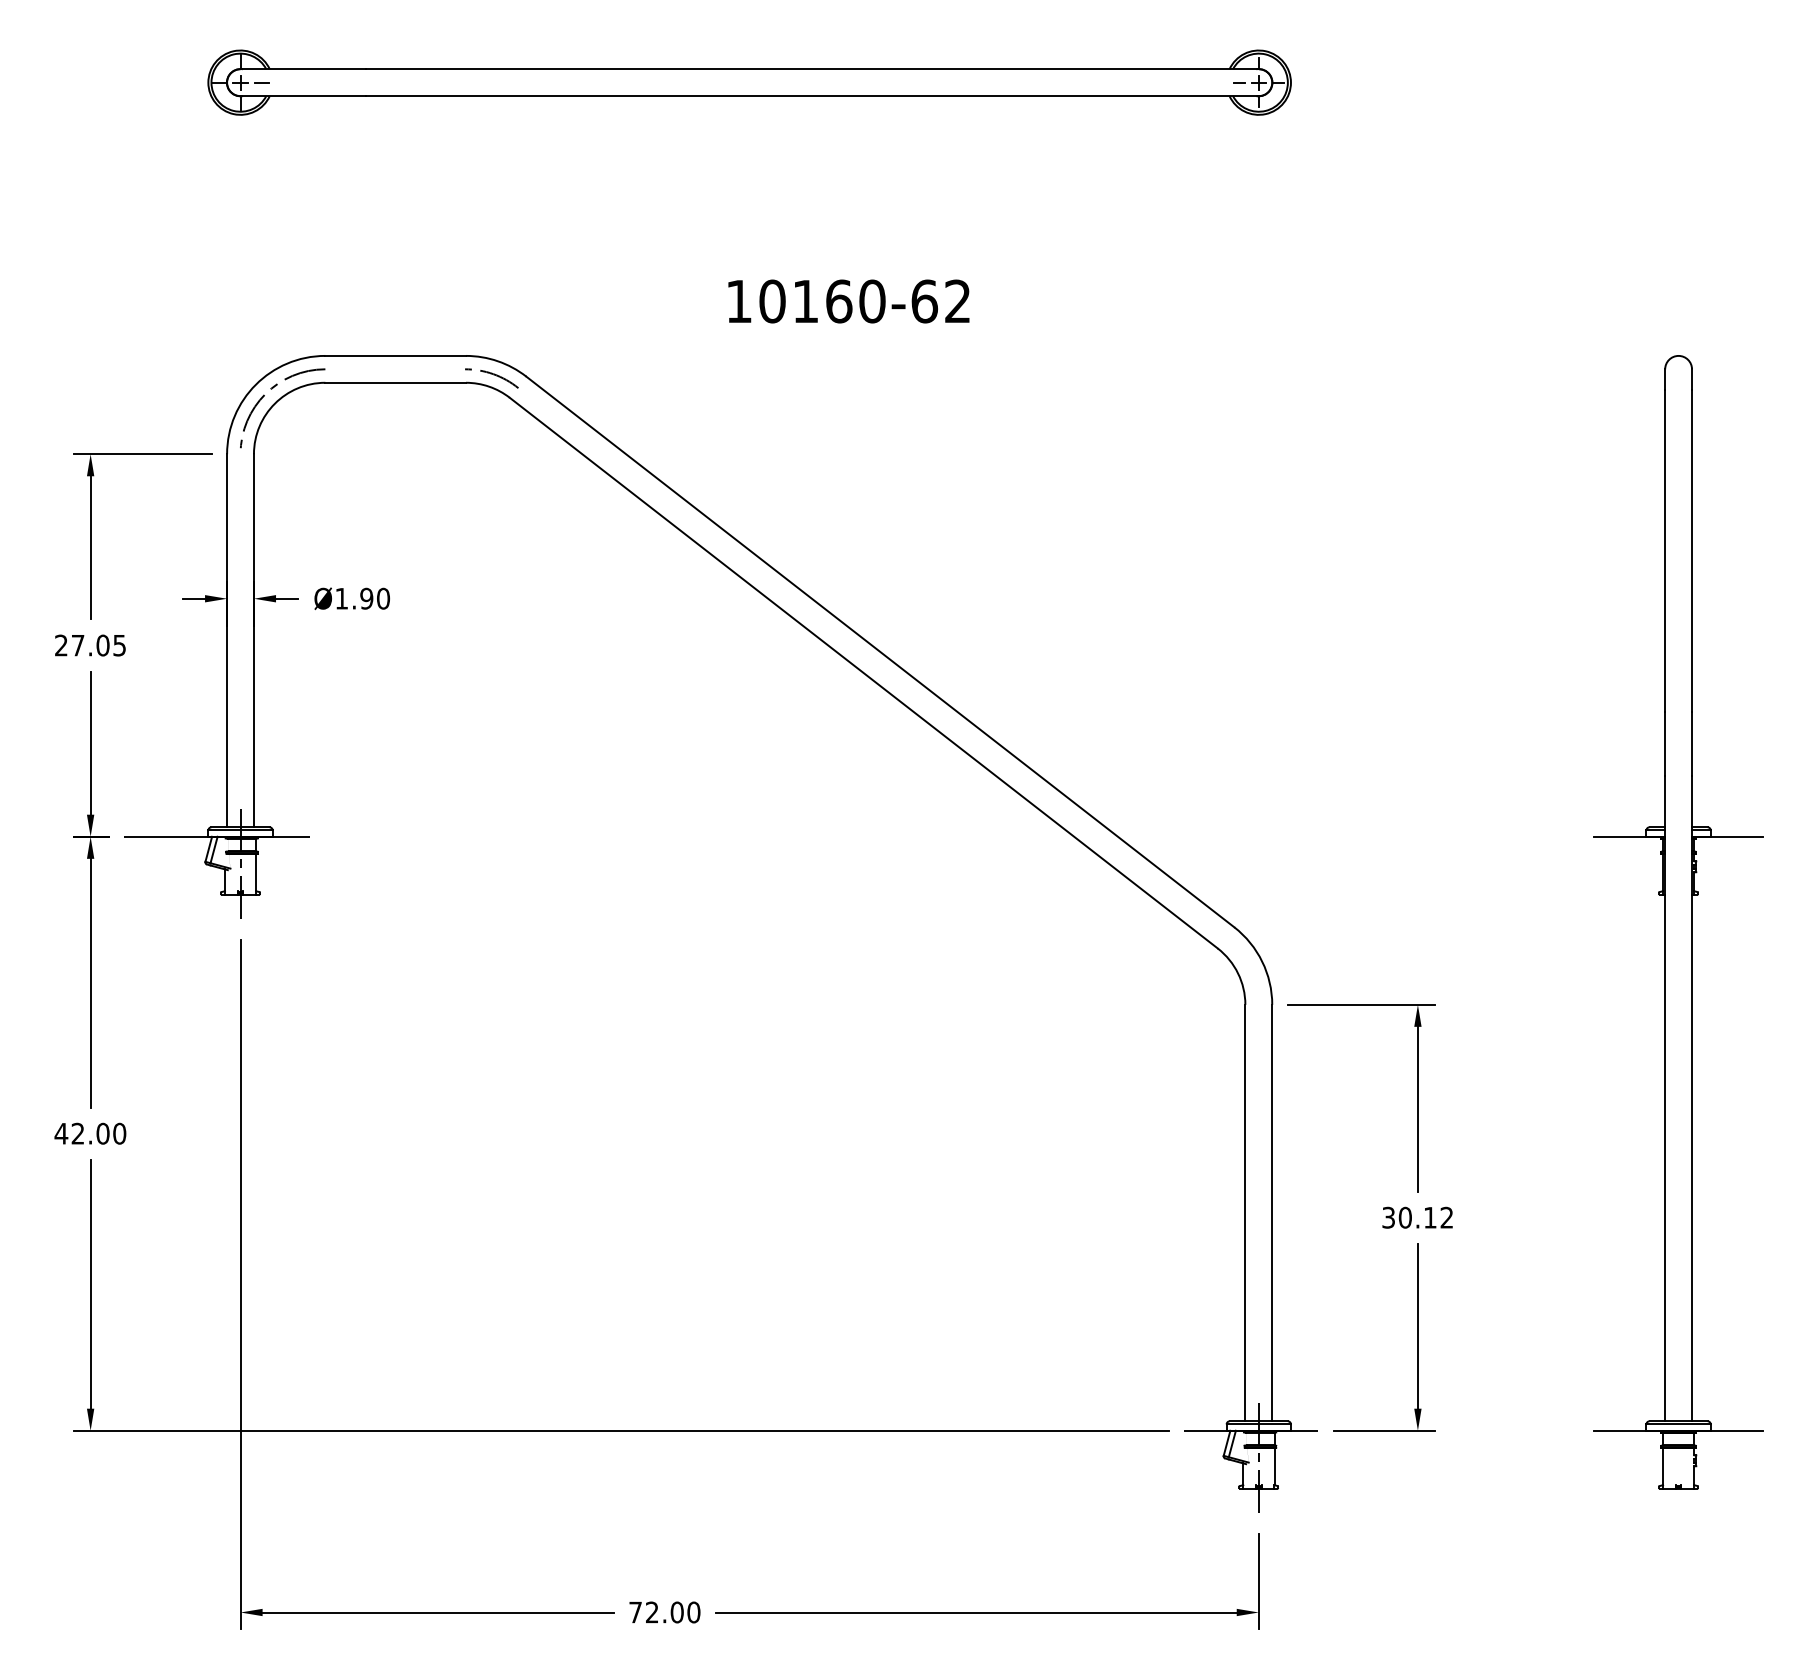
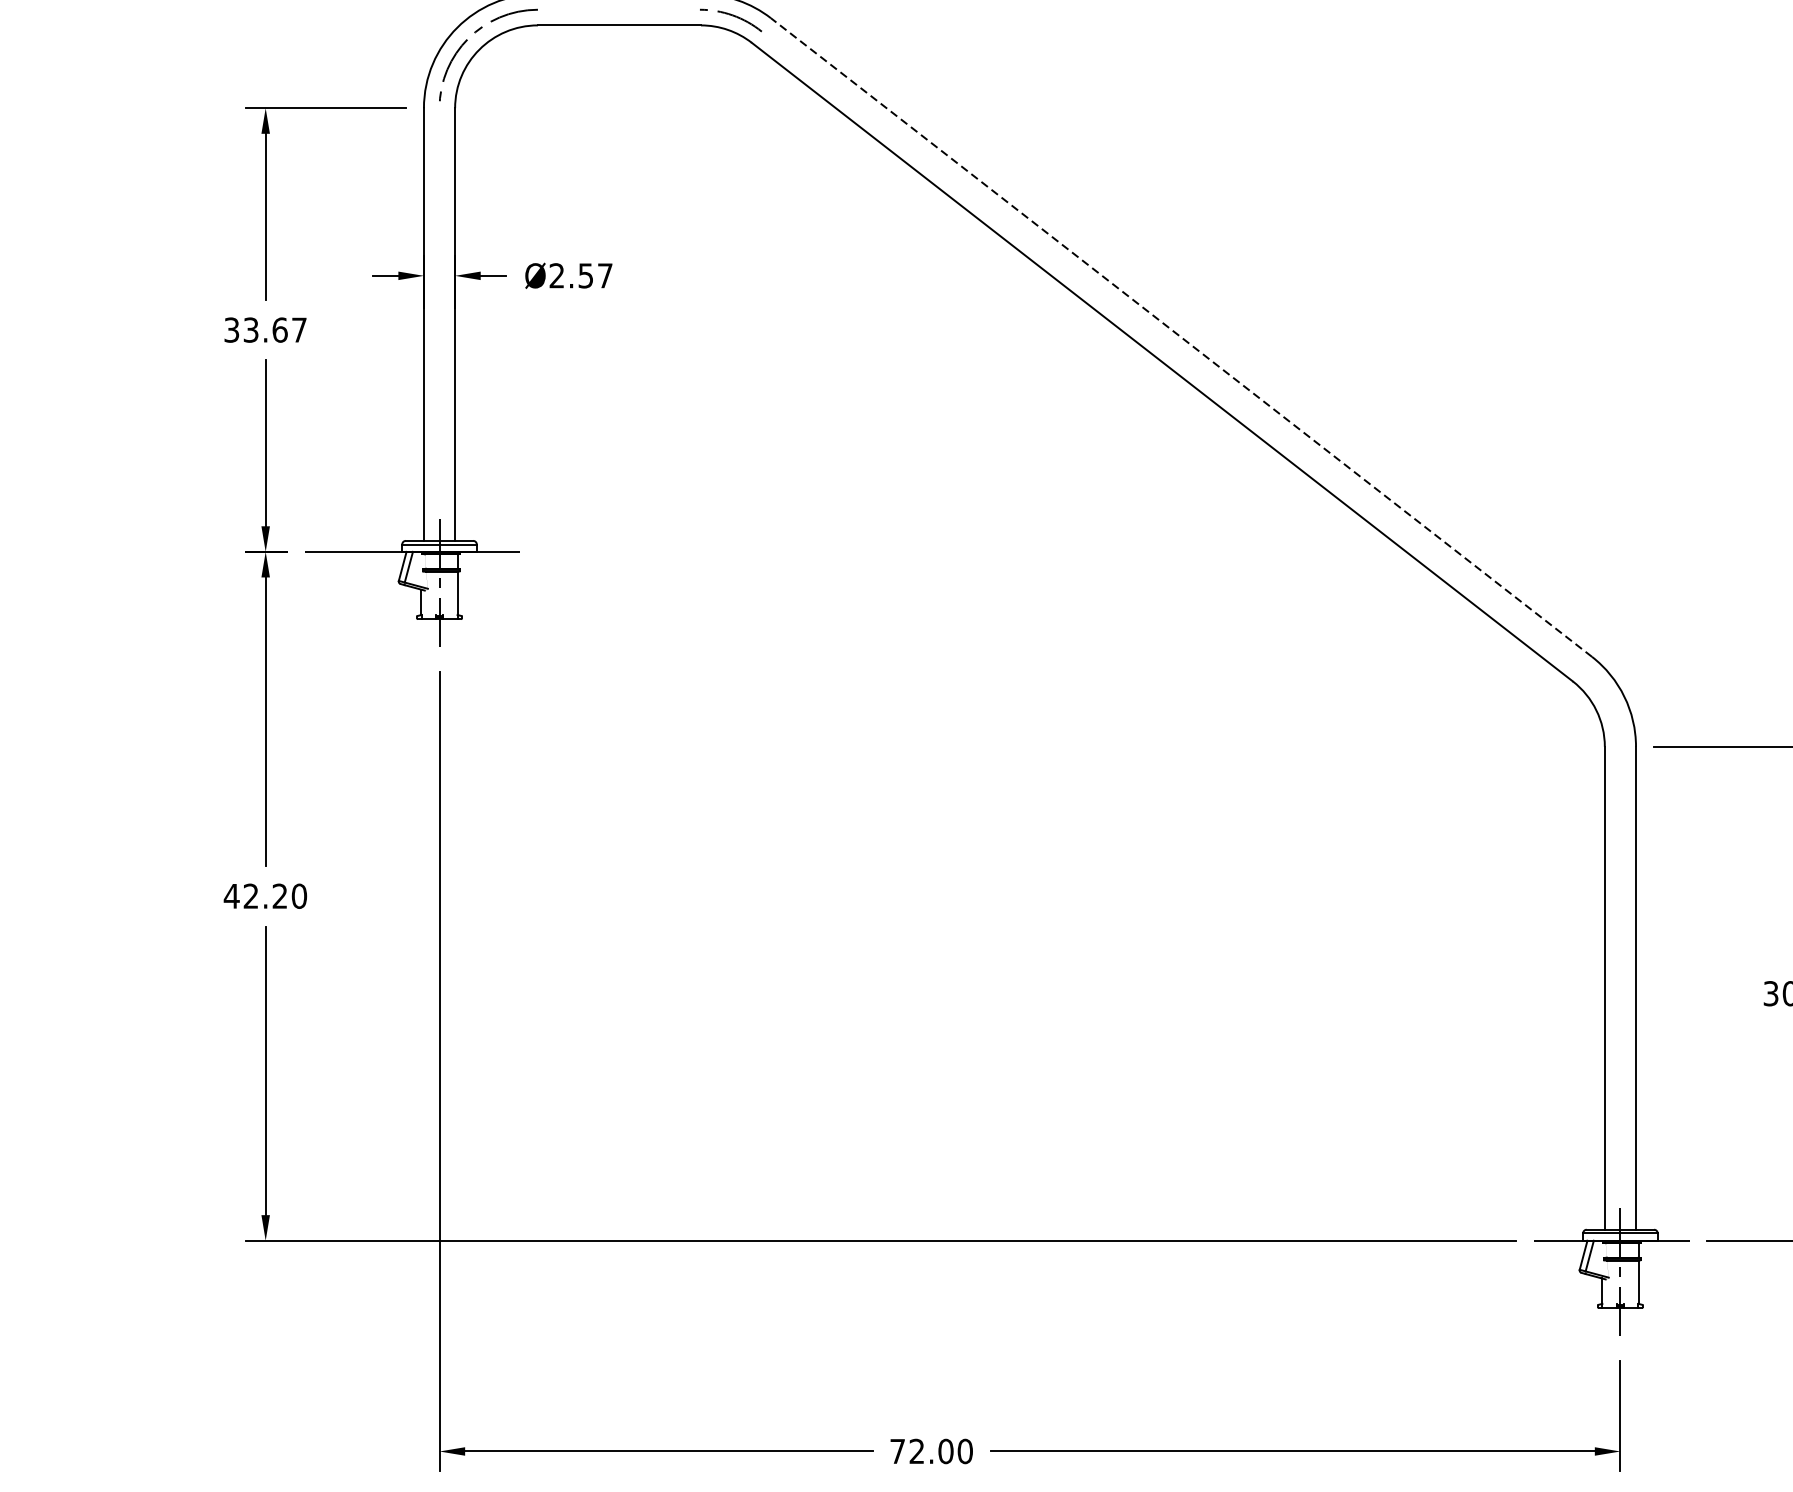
text: (362, 598) -> (580, 275), Ø1.90 -> Ø2.57
text: (90, 645) -> (265, 330), 27.05 -> 33.67
line: (879, 651) -> (1180, 337), solid -> dashed
text: (102, 1133) -> (279, 895), 42.00 -> 42.20

